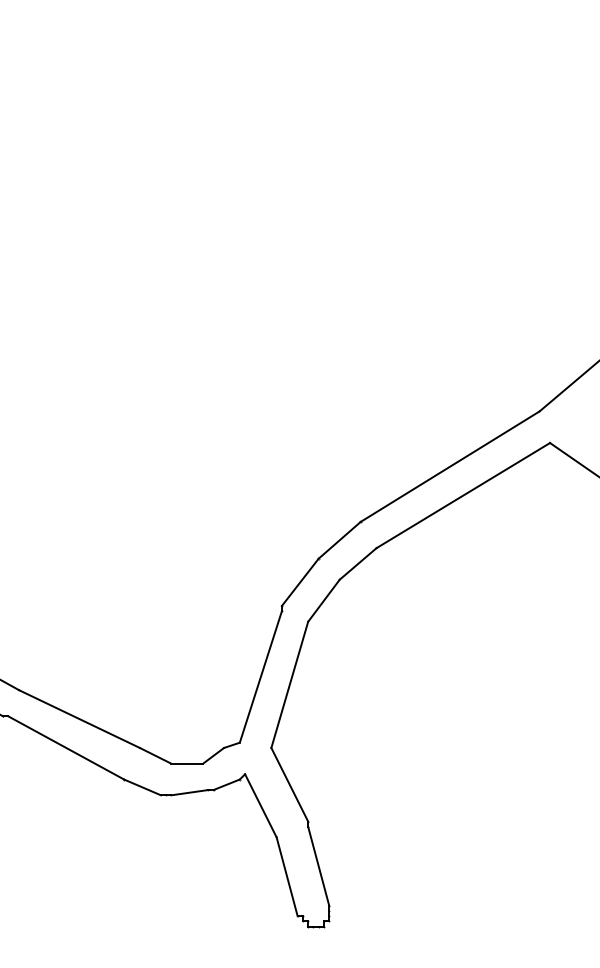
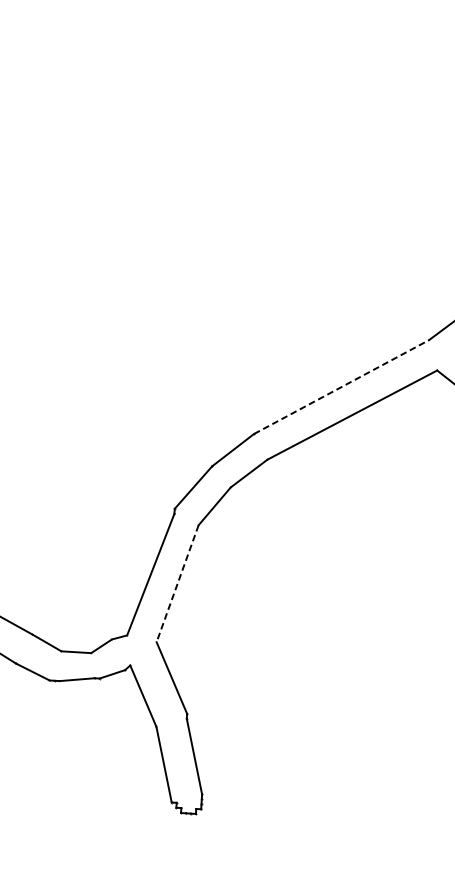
line: (450, 466) -> (341, 386), solid -> dashed
line: (289, 684) -> (177, 583), solid -> dashed

